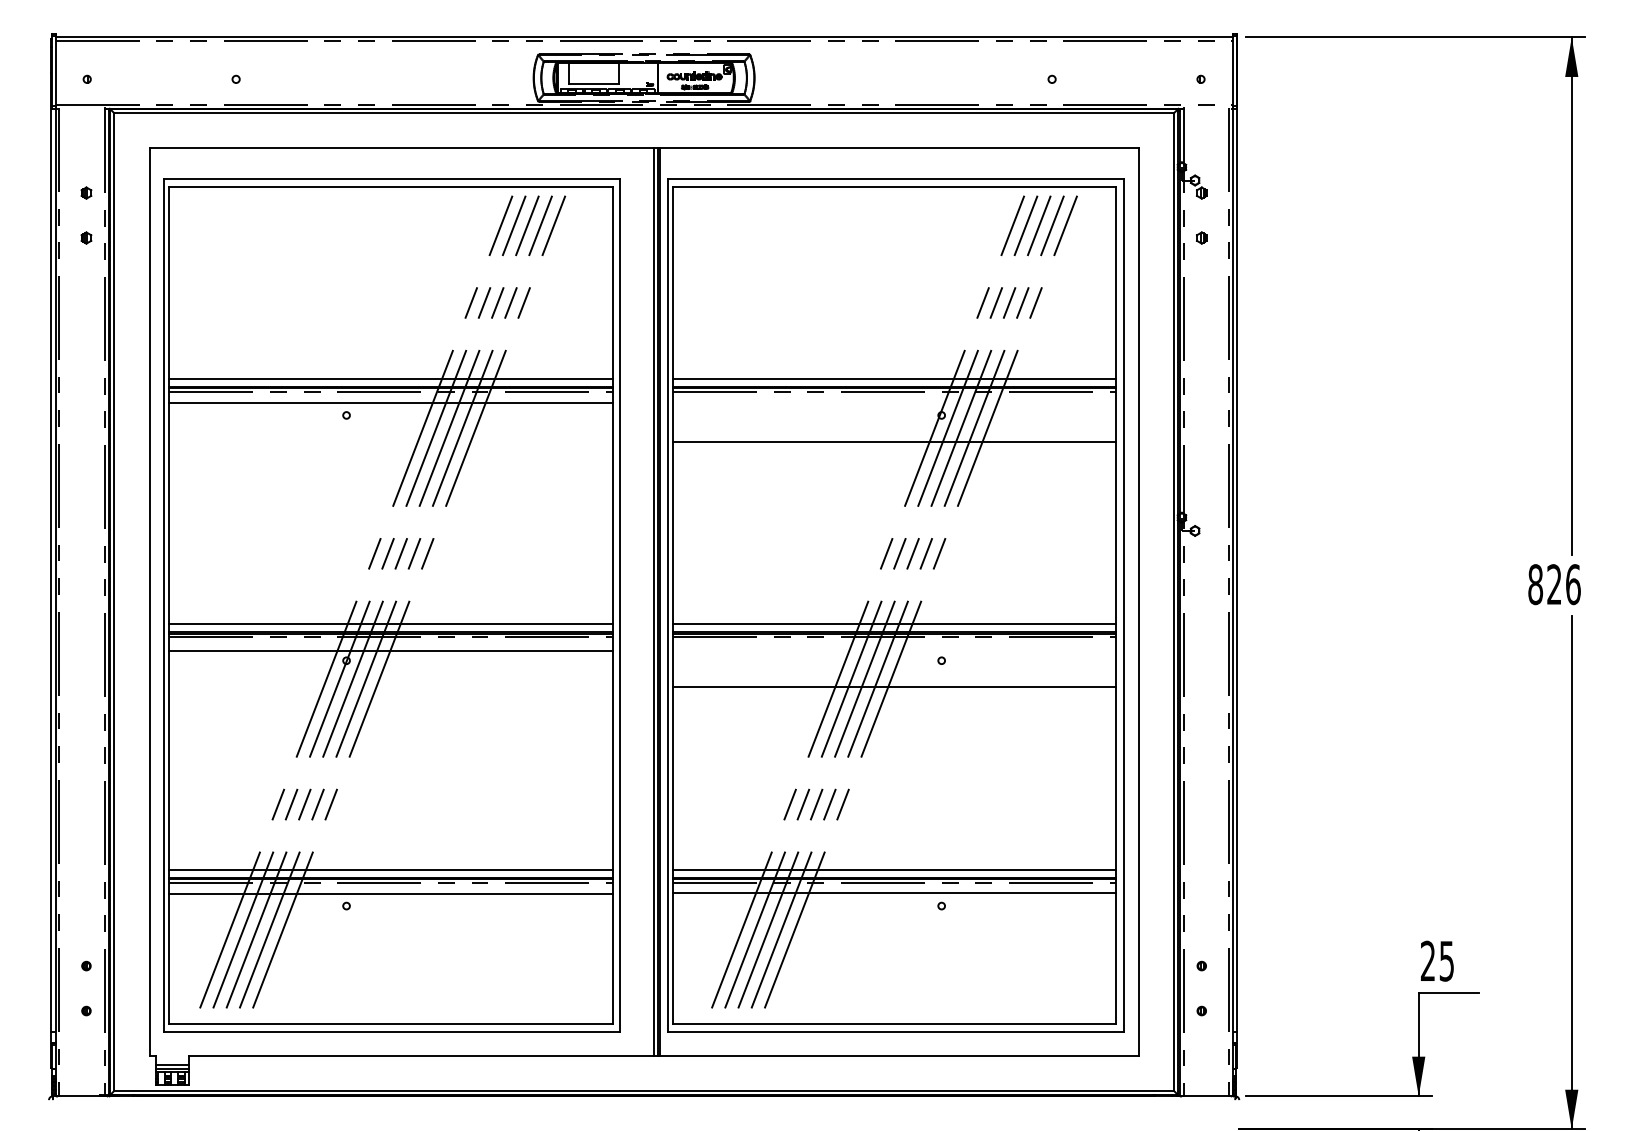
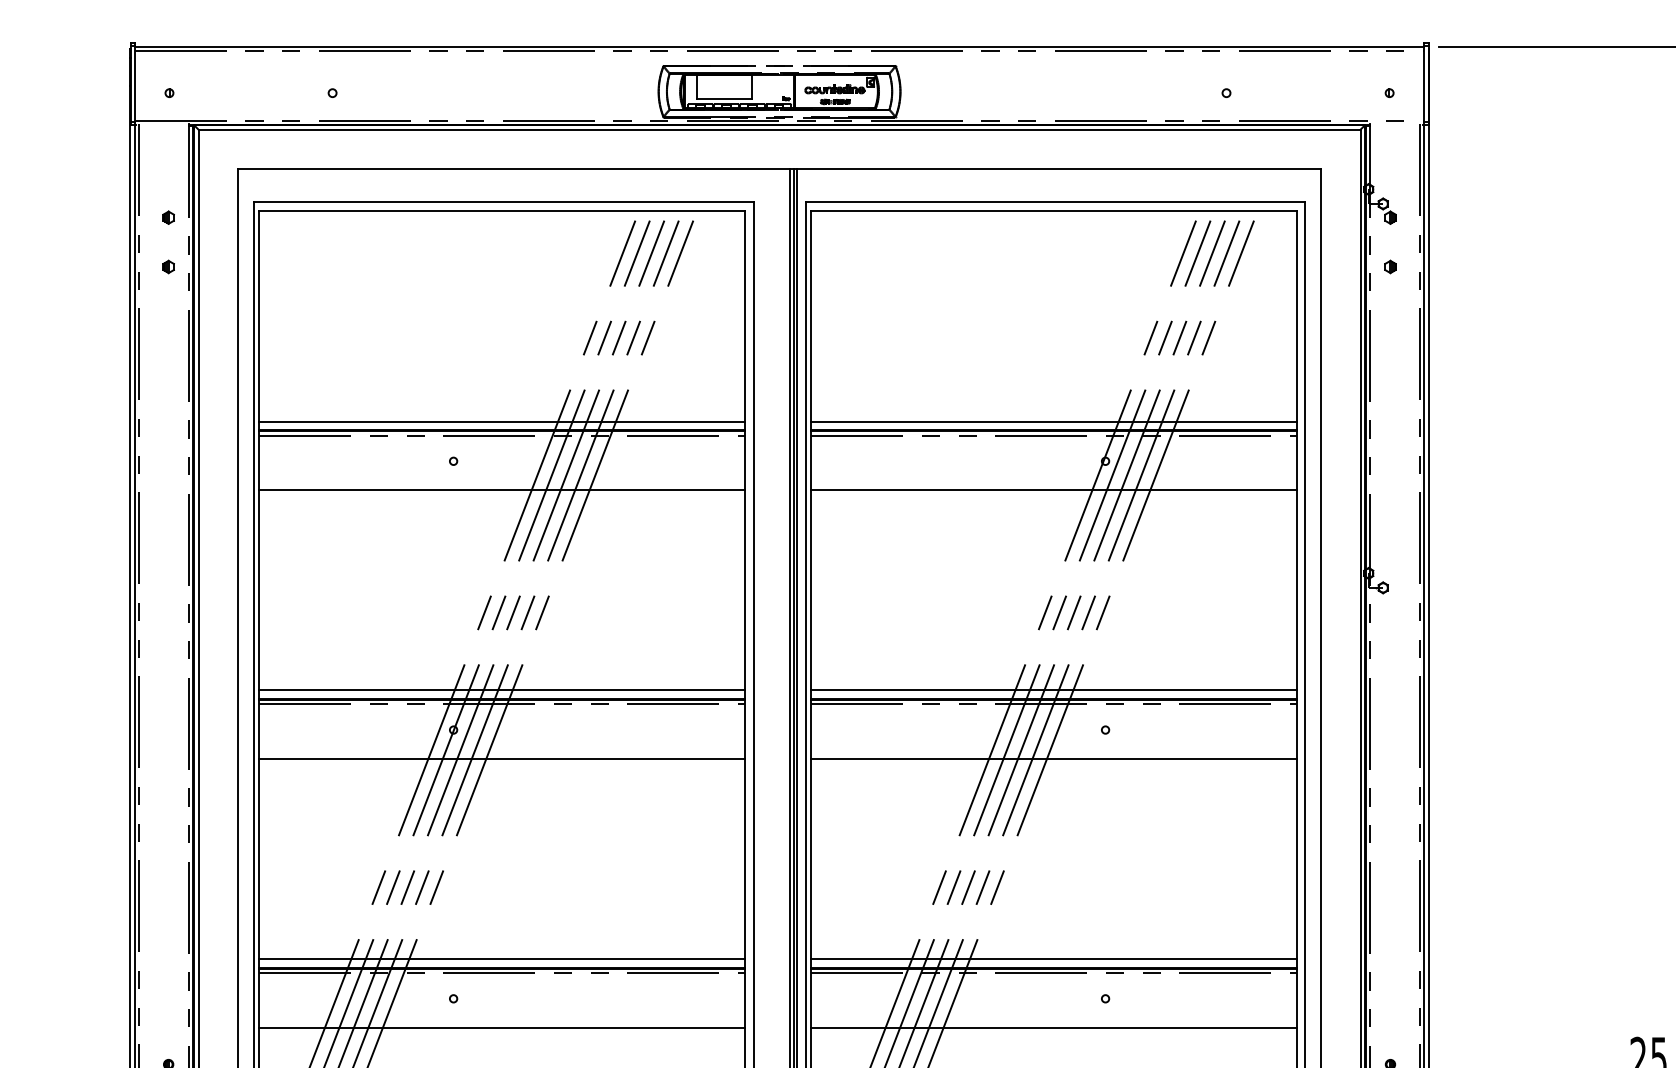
line: (390, 403) -> (501, 490), moved
line: (390, 651) -> (501, 759), moved
line: (894, 892) -> (1053, 1027), moved
line: (390, 893) -> (501, 1027), moved

